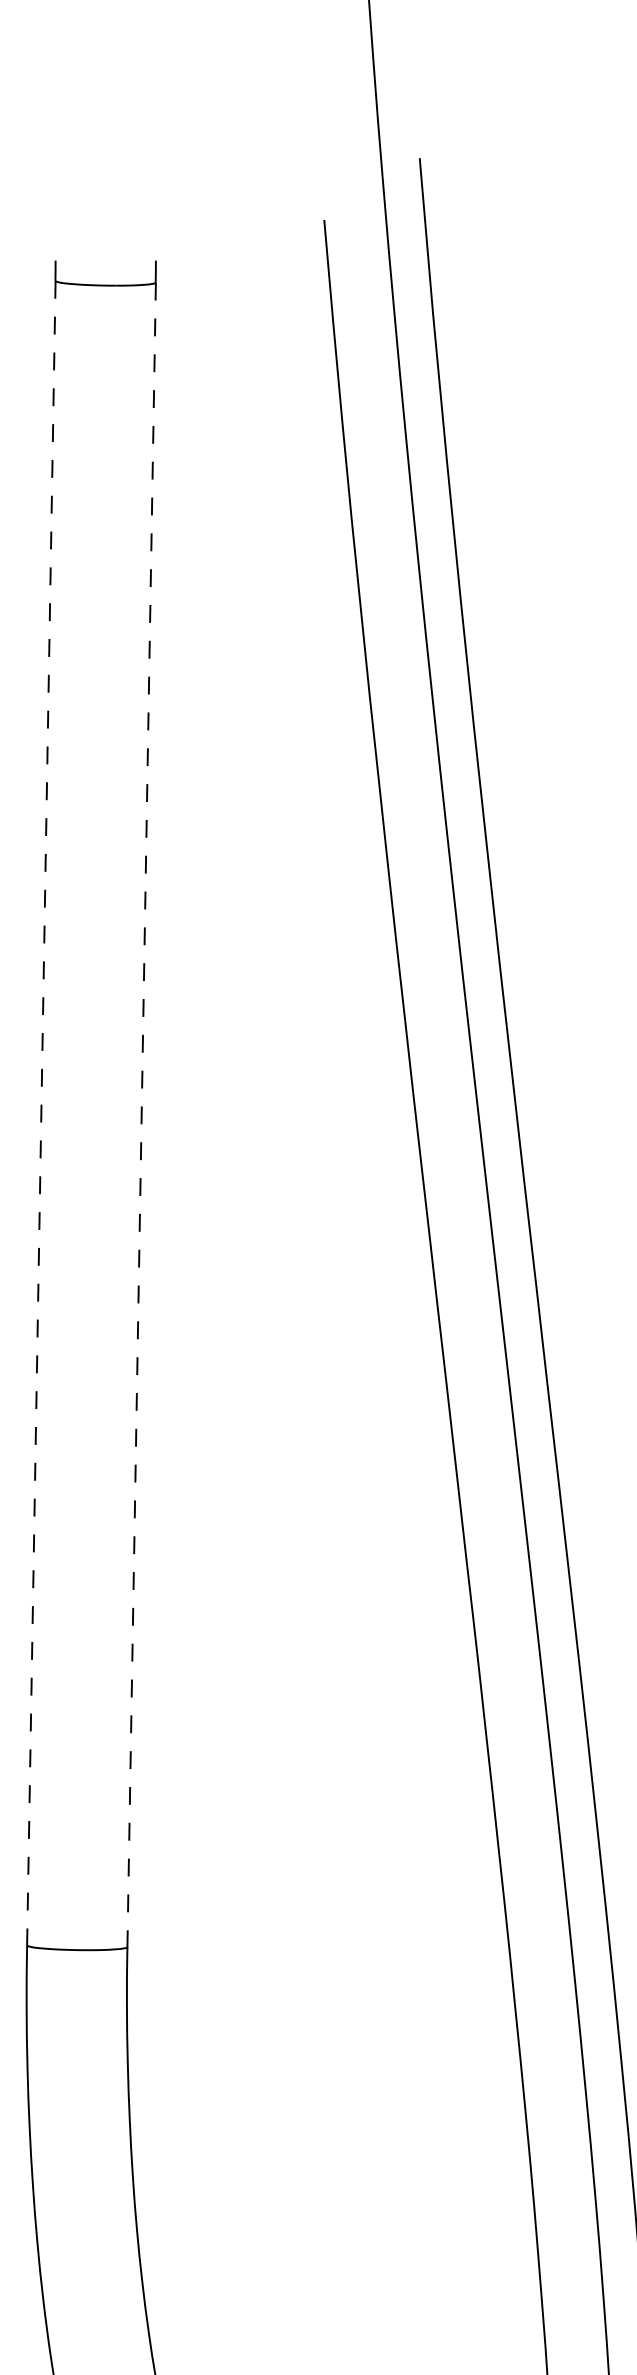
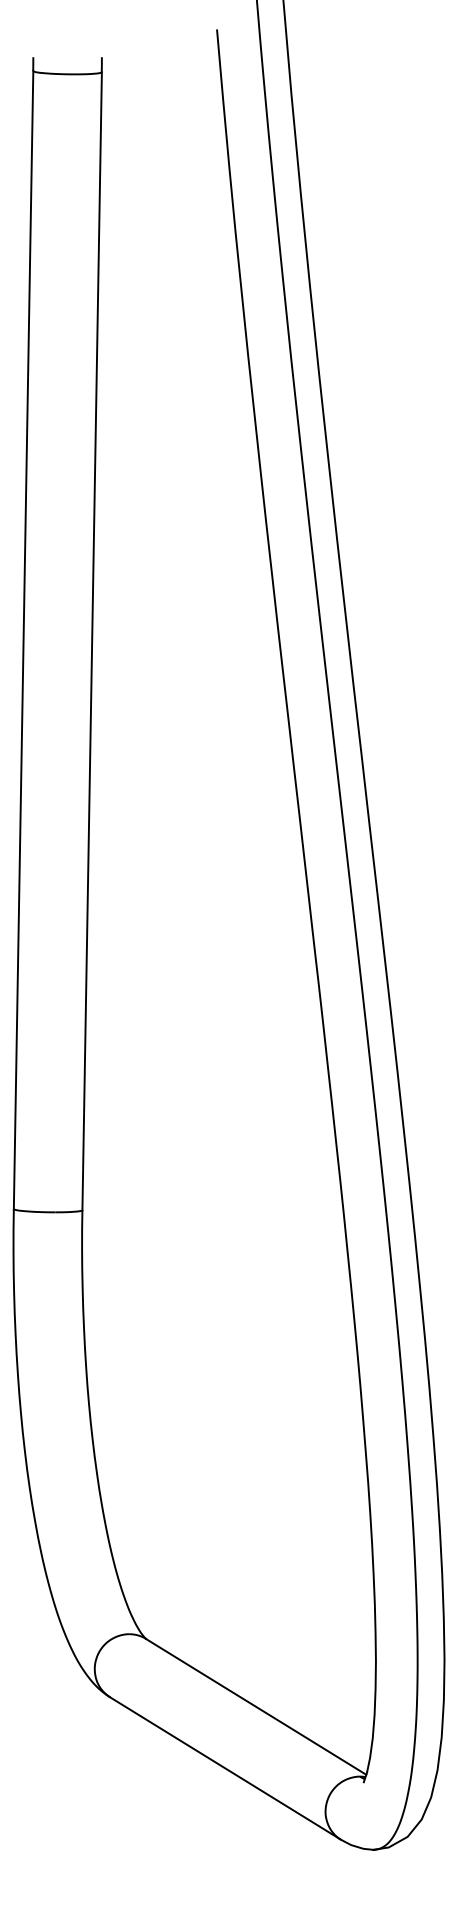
line: (41, 1113) -> (23, 640), dashed -> solid
line: (142, 1115) -> (92, 641), dashed -> solid

